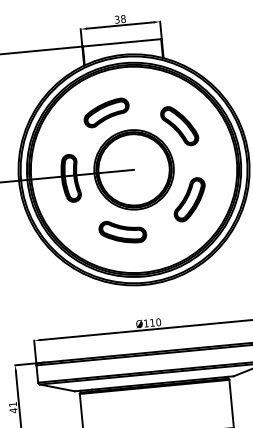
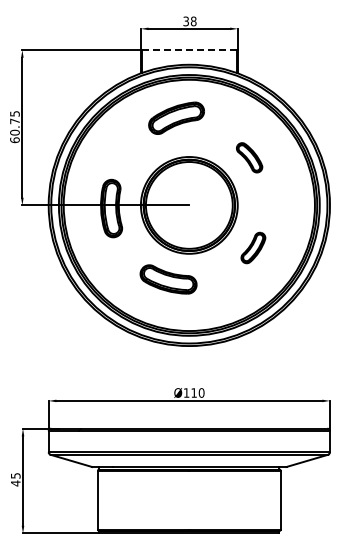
line: (122, 43) -> (189, 50), solid -> dashed
part: (106, 112) -> (176, 117), moved
part: (179, 126) -> (249, 157), size x0.6
part: (189, 199) -> (253, 247), size x0.6
text: (12, 404) -> (15, 475), 41 -> 45

